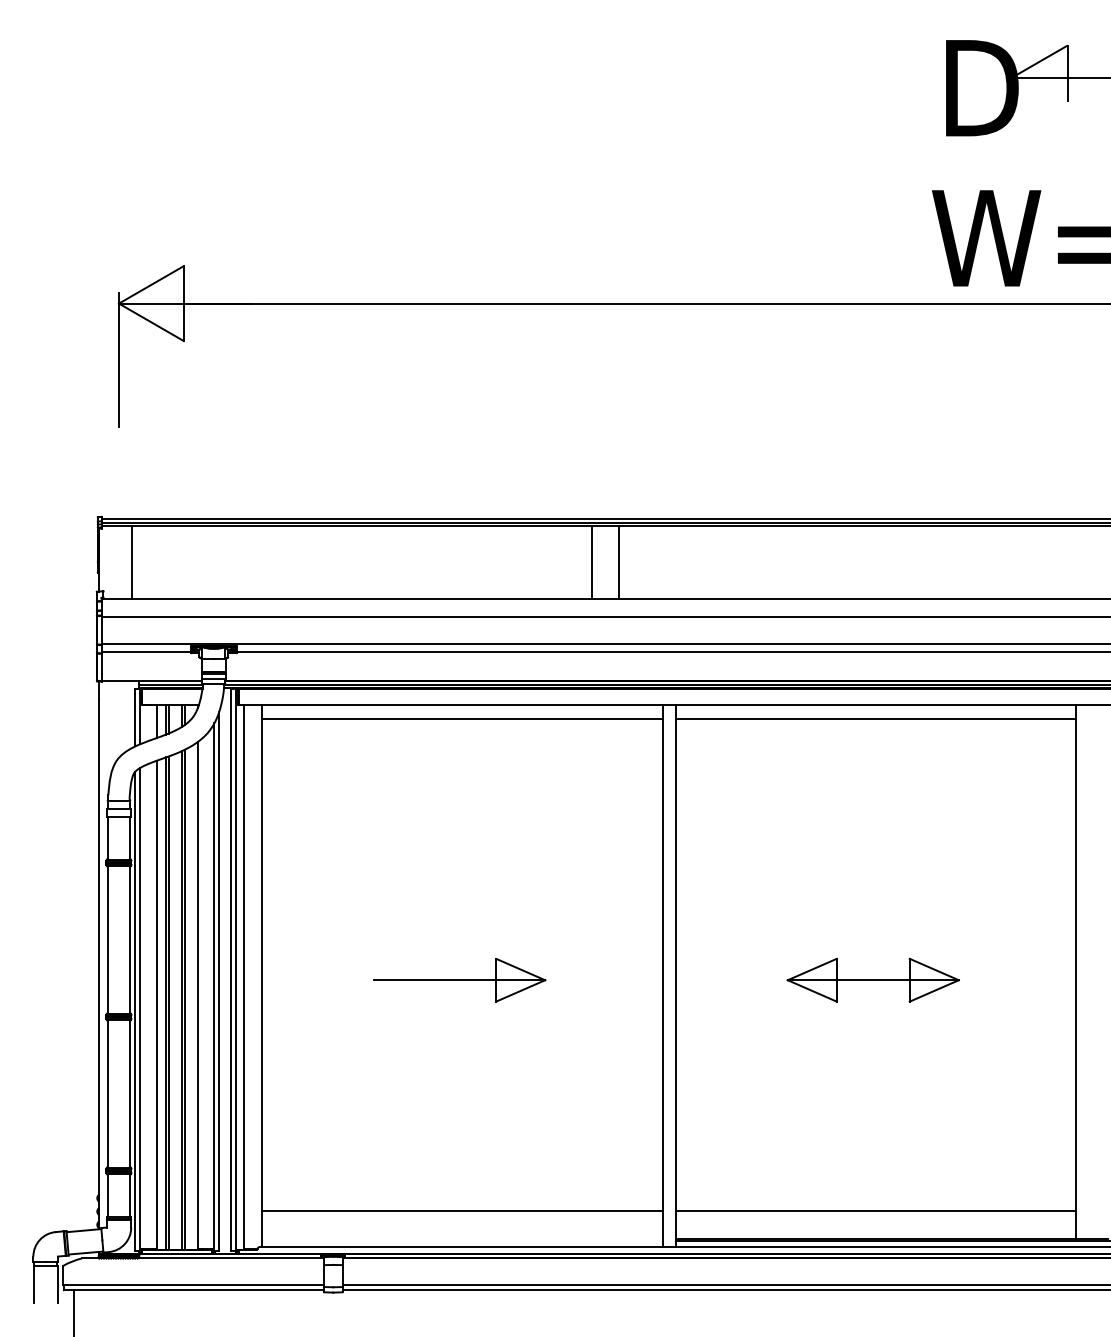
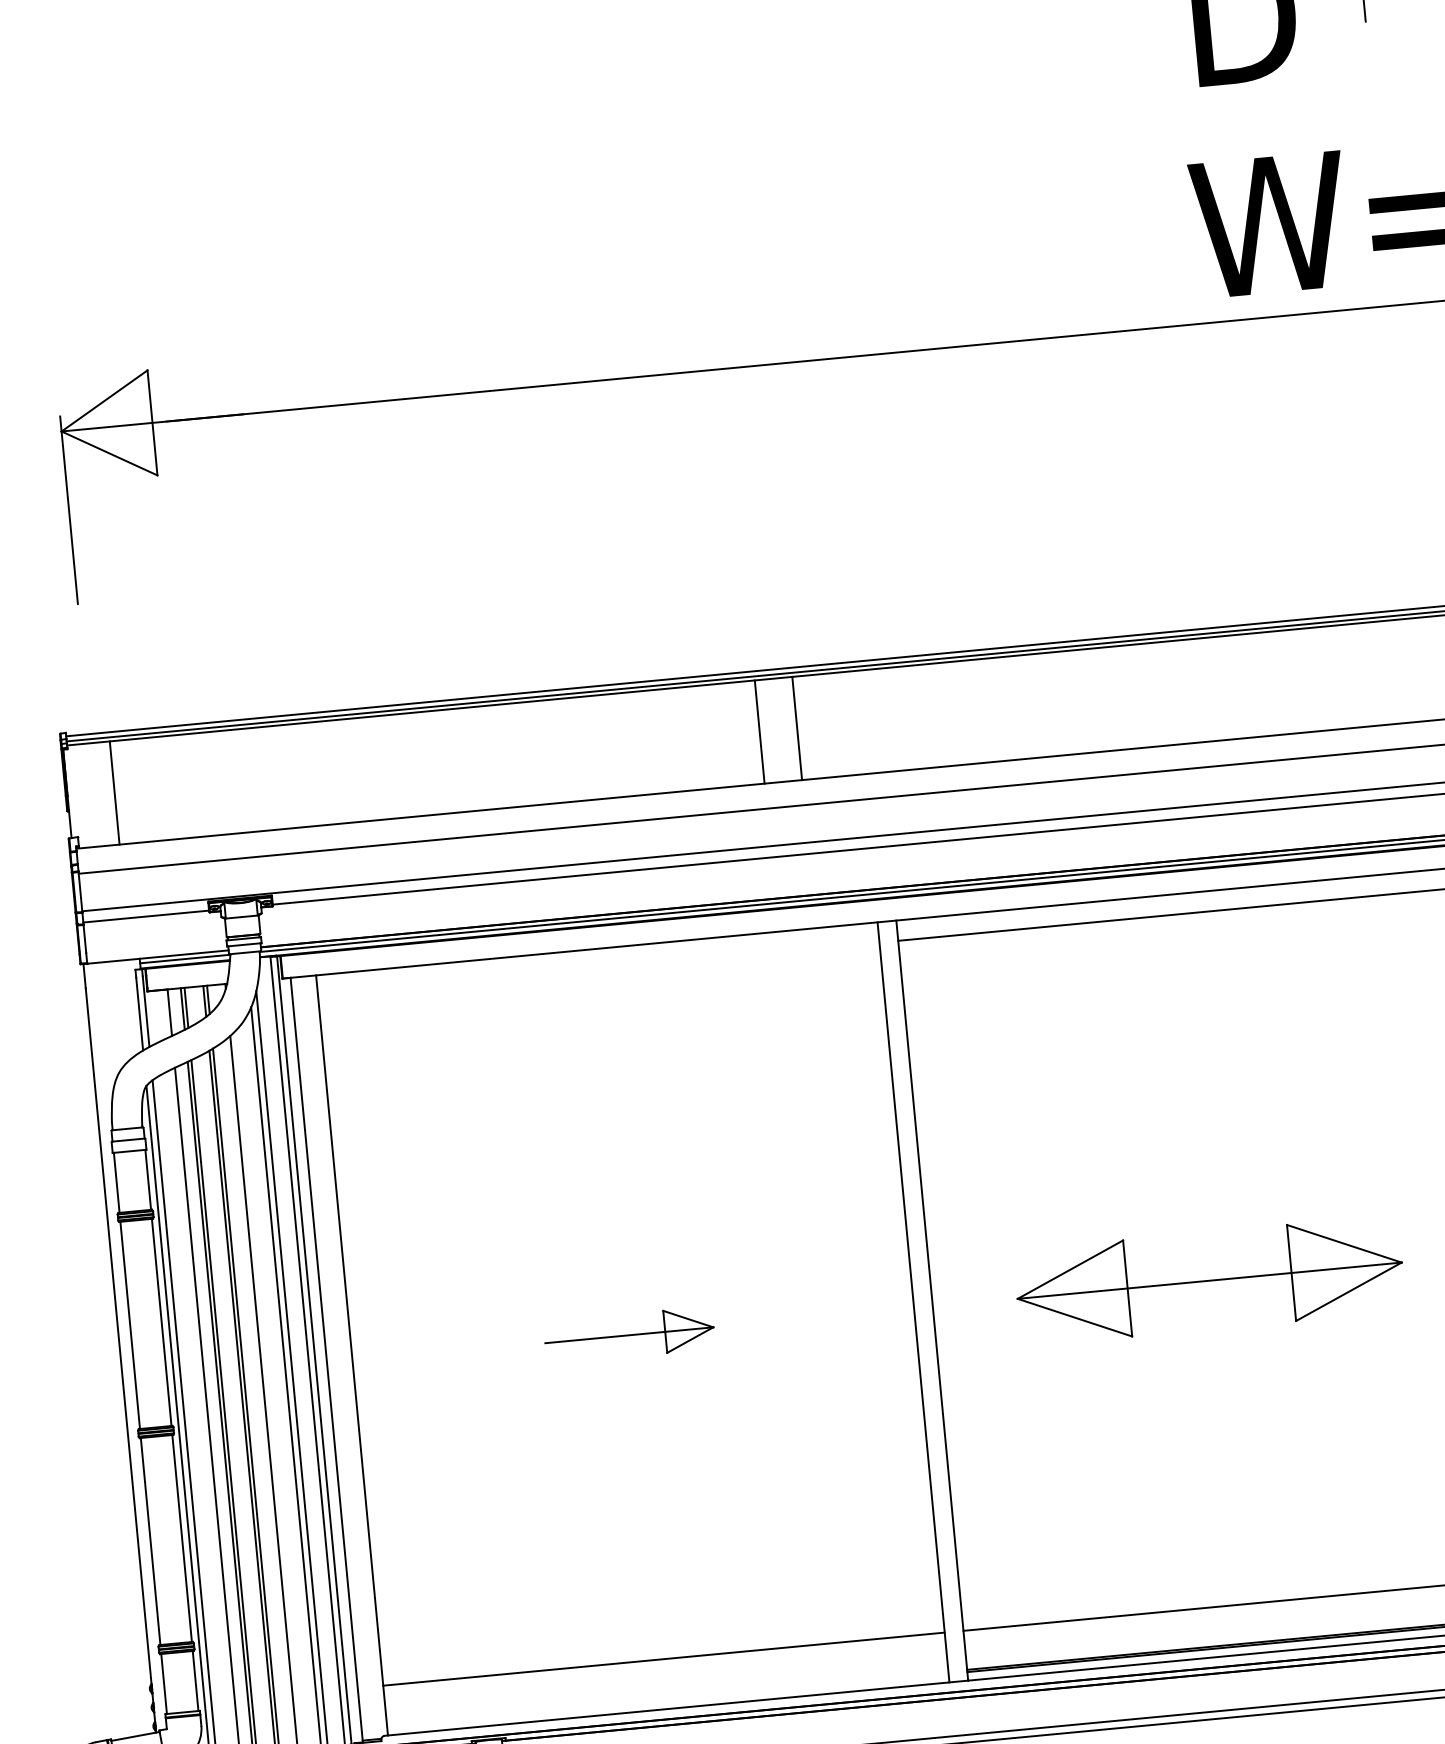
line: (462, 719) -> (598, 969), removed
part: (459, 979) -> (628, 1334), size x0.7
part: (872, 979) -> (1208, 1279), size x1.6

